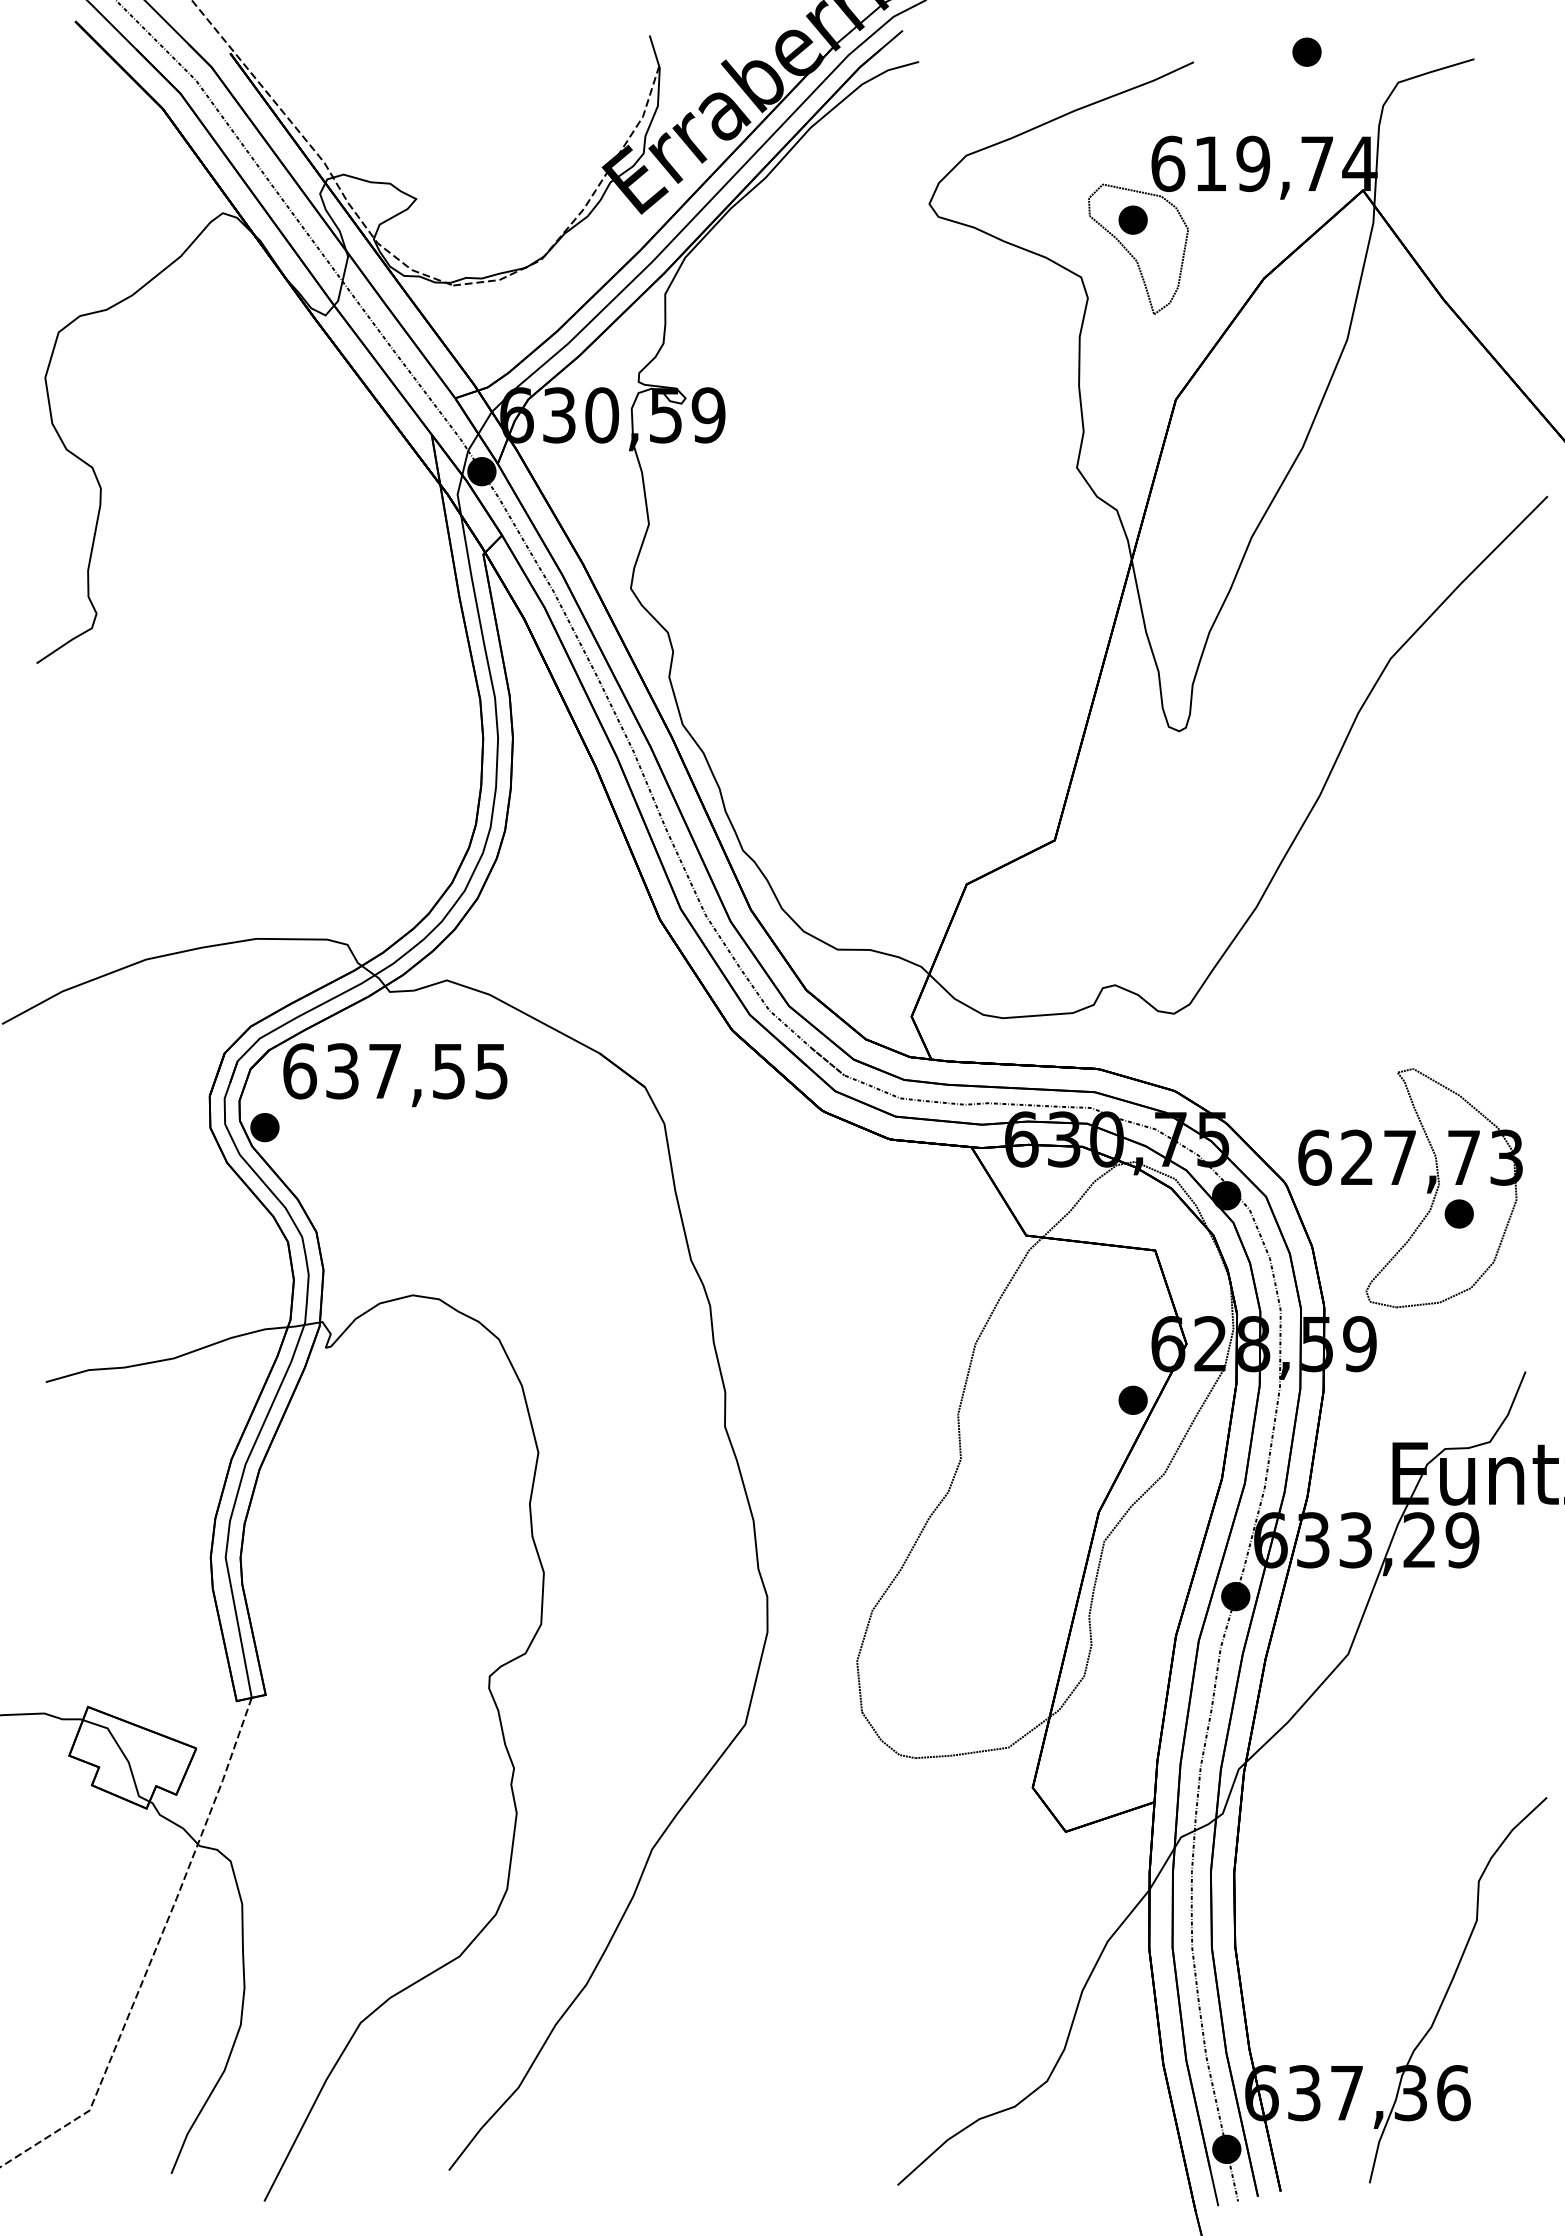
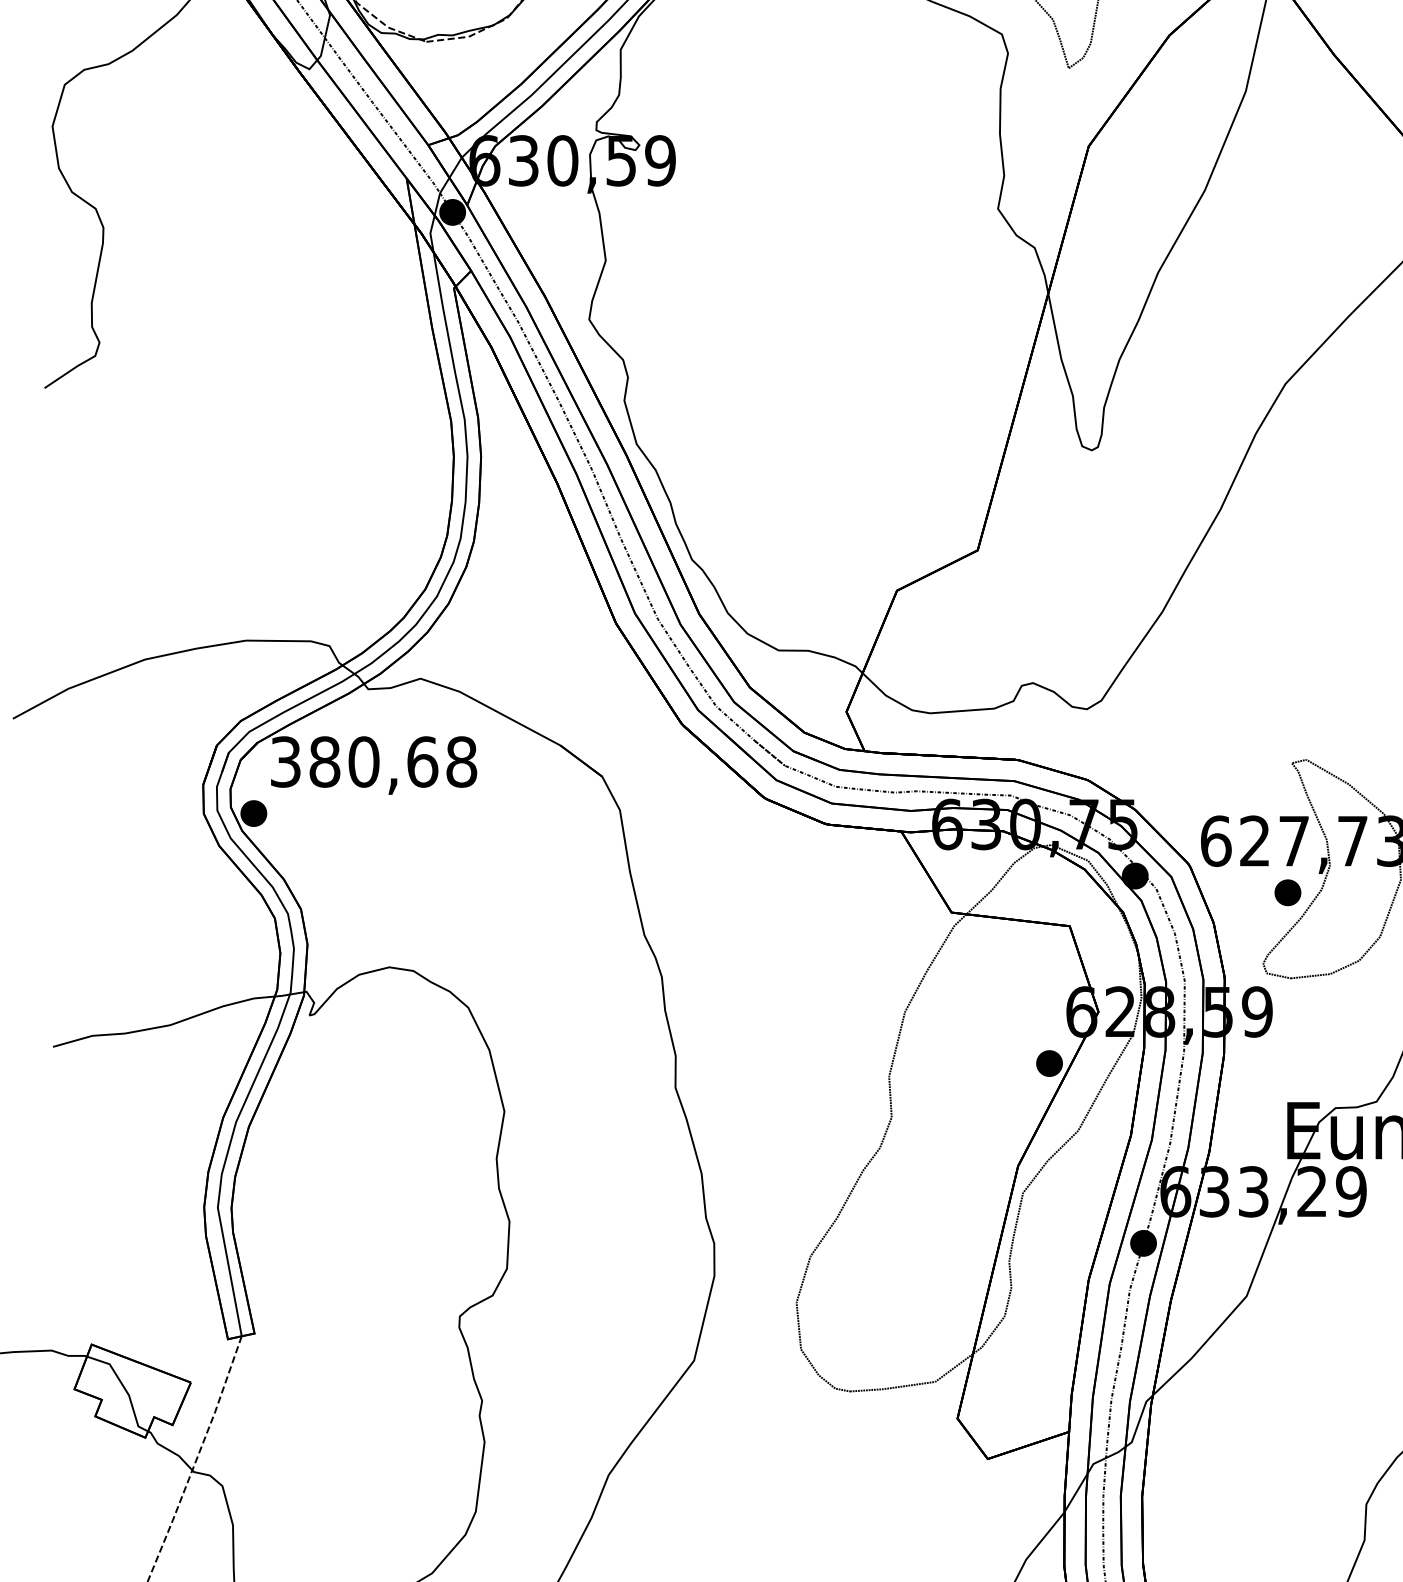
text: (395, 1071) -> (373, 762), 637,55 -> 380,68
part: (1458, 1213) -> (1287, 892), moved

